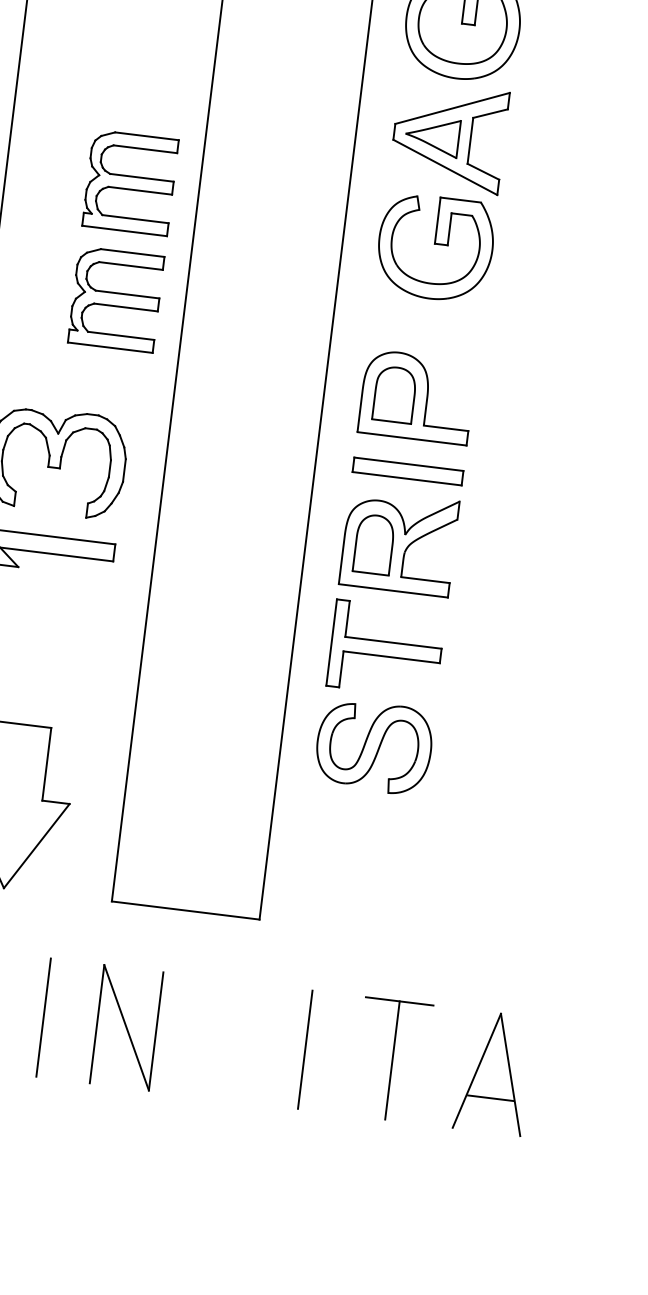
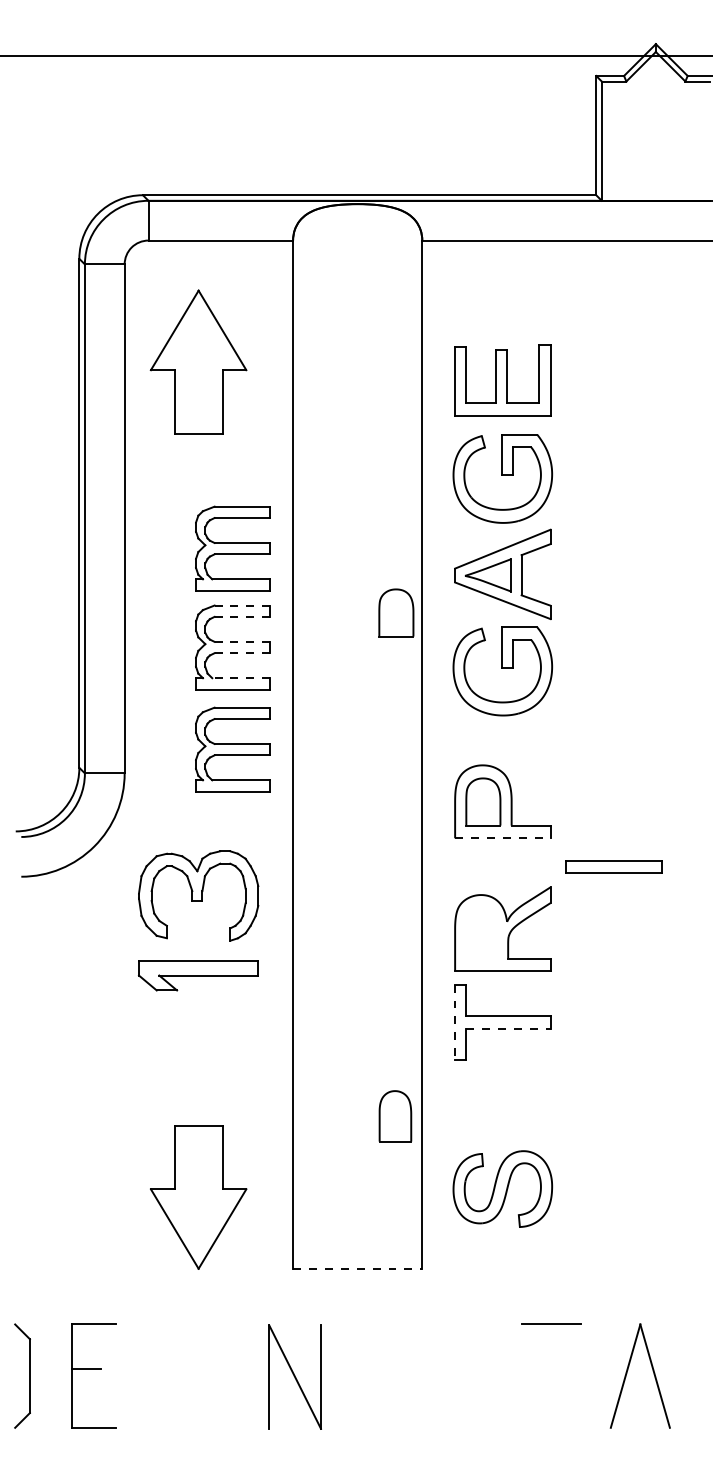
part: (143, 69) -> (232, 548), added
line: (147, 136) -> (242, 605), solid -> dashed
line: (145, 148) -> (242, 616), solid -> dashed
part: (322, 165) -> (396, 612), added
line: (142, 177) -> (242, 641), solid -> dashed
line: (140, 191) -> (242, 653), solid -> dashed
line: (135, 219) -> (241, 678), solid -> dashed
line: (411, 439) -> (502, 838), solid -> dashed
part: (407, 471) -> (613, 866), moved
part: (374, 544) -> (395, 1116), moved
line: (332, 642) -> (455, 1022), solid -> dashed
line: (391, 657) -> (508, 1028), solid -> dashed
part: (373, 746) -> (502, 1188), moved
line: (185, 910) -> (357, 1268), solid -> dashed
line: (43, 1016) -> (246, 1375), removed
part: (125, 1026) -> (294, 1376), moved
line: (305, 1049) -> (475, 1375), removed
line: (392, 1059) -> (551, 1375), removed
line: (490, 1098) -> (640, 1398), removed

